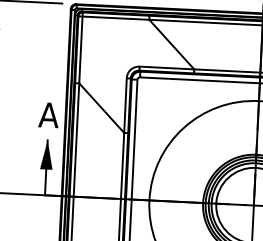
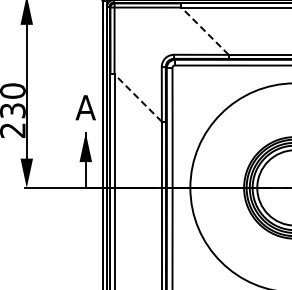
line: (171, 43) -> (204, 30), solid -> dashed
line: (101, 107) -> (137, 97), solid -> dashed

